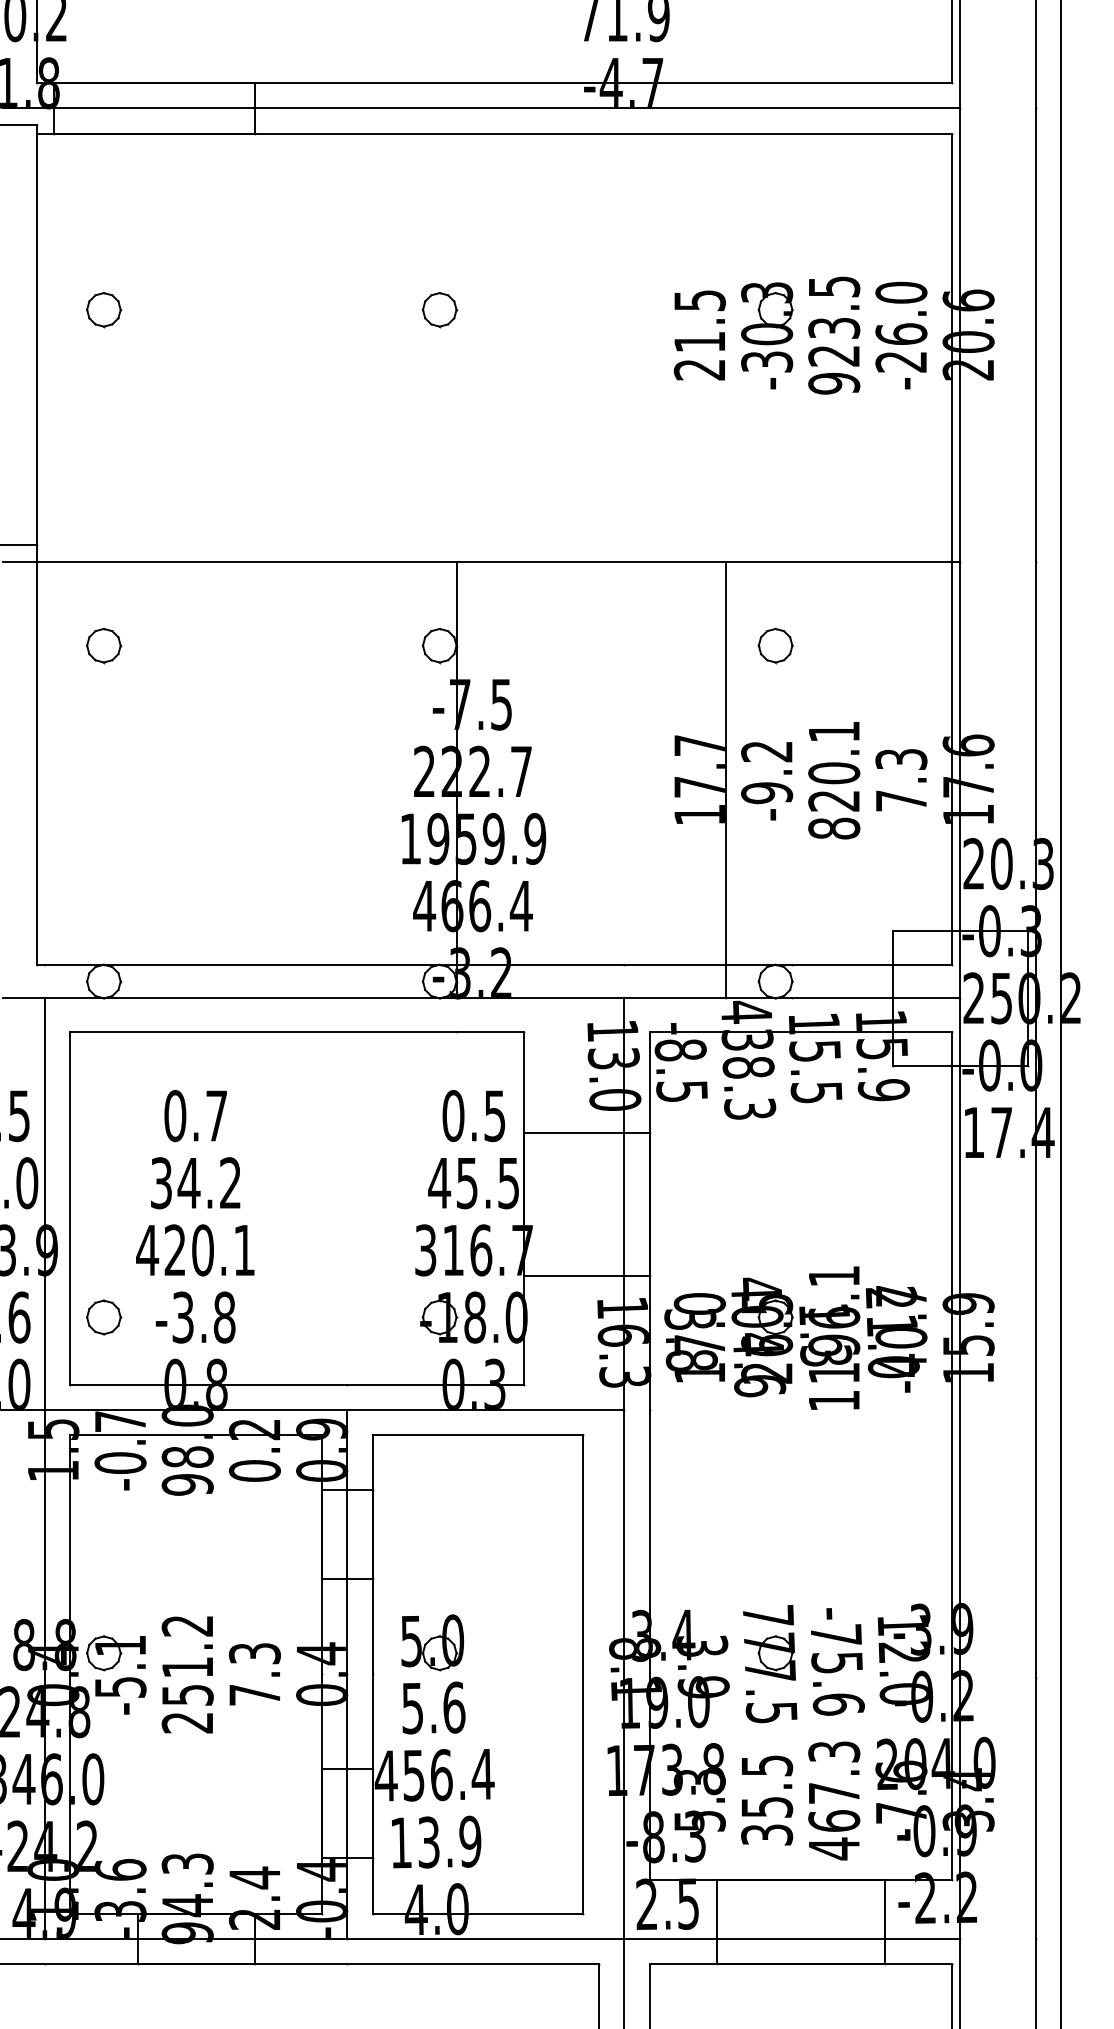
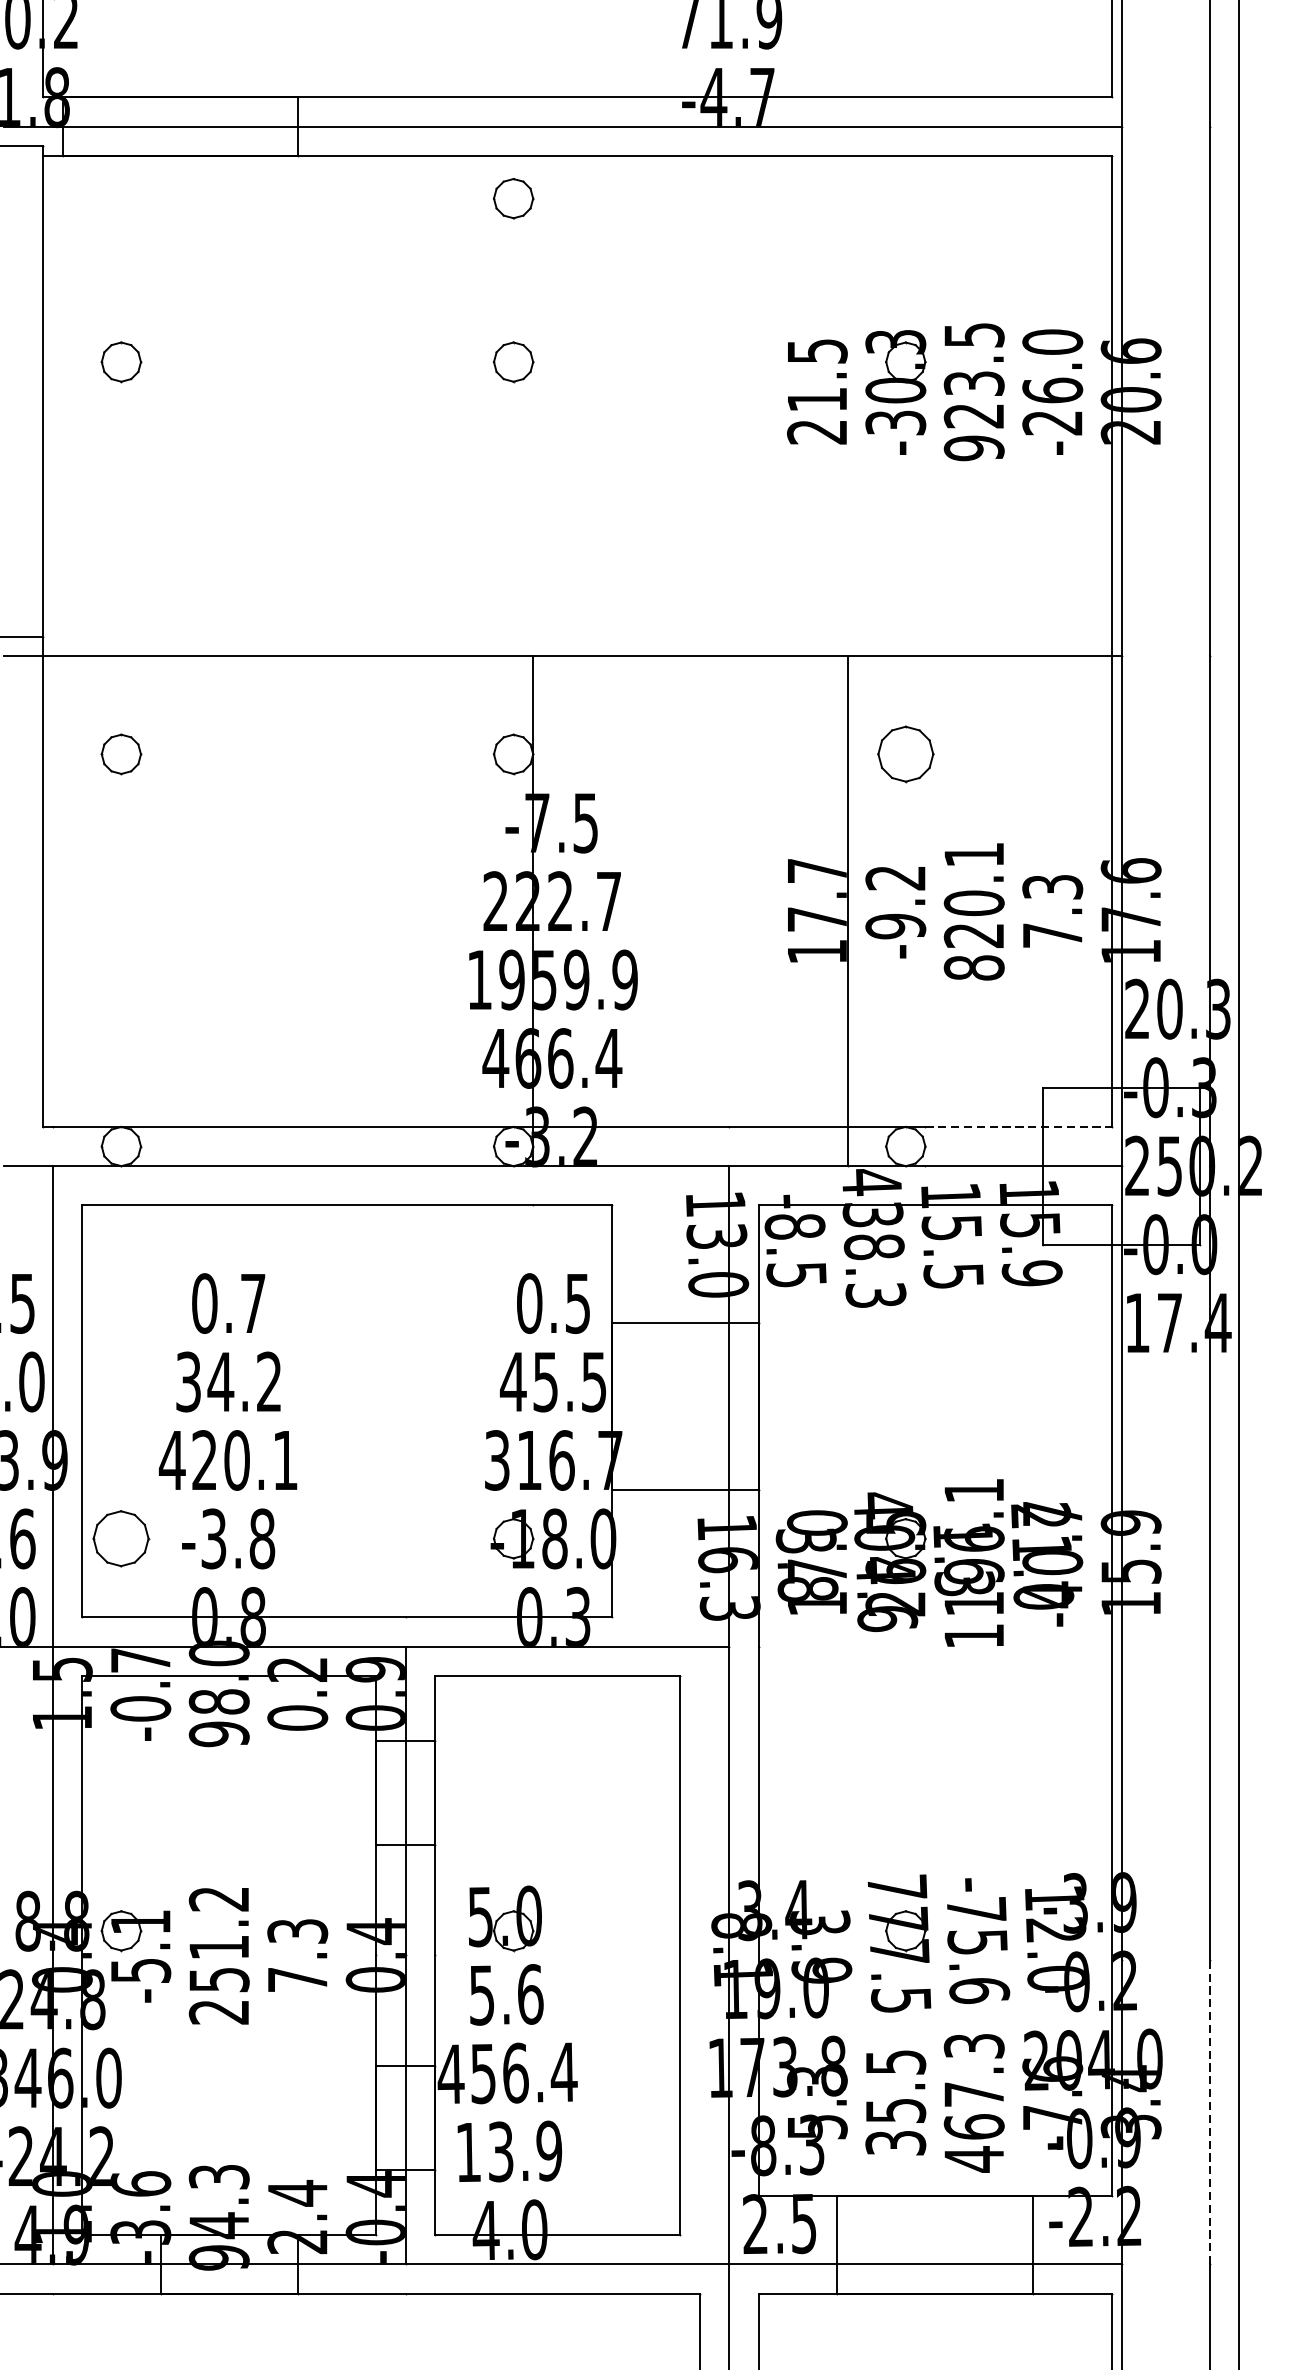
part: (440, 170) -> (514, 199), added
part: (775, 645) -> (905, 754), size x1.4
line: (872, 964) -> (1018, 1126), solid -> dashed
part: (104, 1317) -> (122, 1538), size x1.4
line: (1035, 1808) -> (1209, 2112), solid -> dashed

